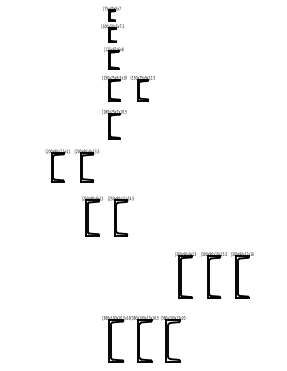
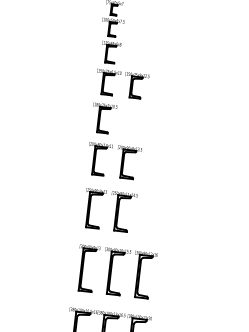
part: (80, 165) -> (122, 161), moved
part: (114, 216) -> (116, 211), moved
part: (214, 275) -> (116, 271), moved

